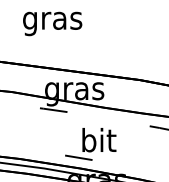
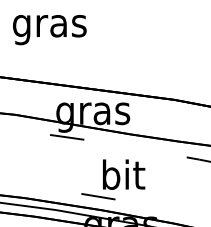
text: (52, 24) -> (49, 30), moved

